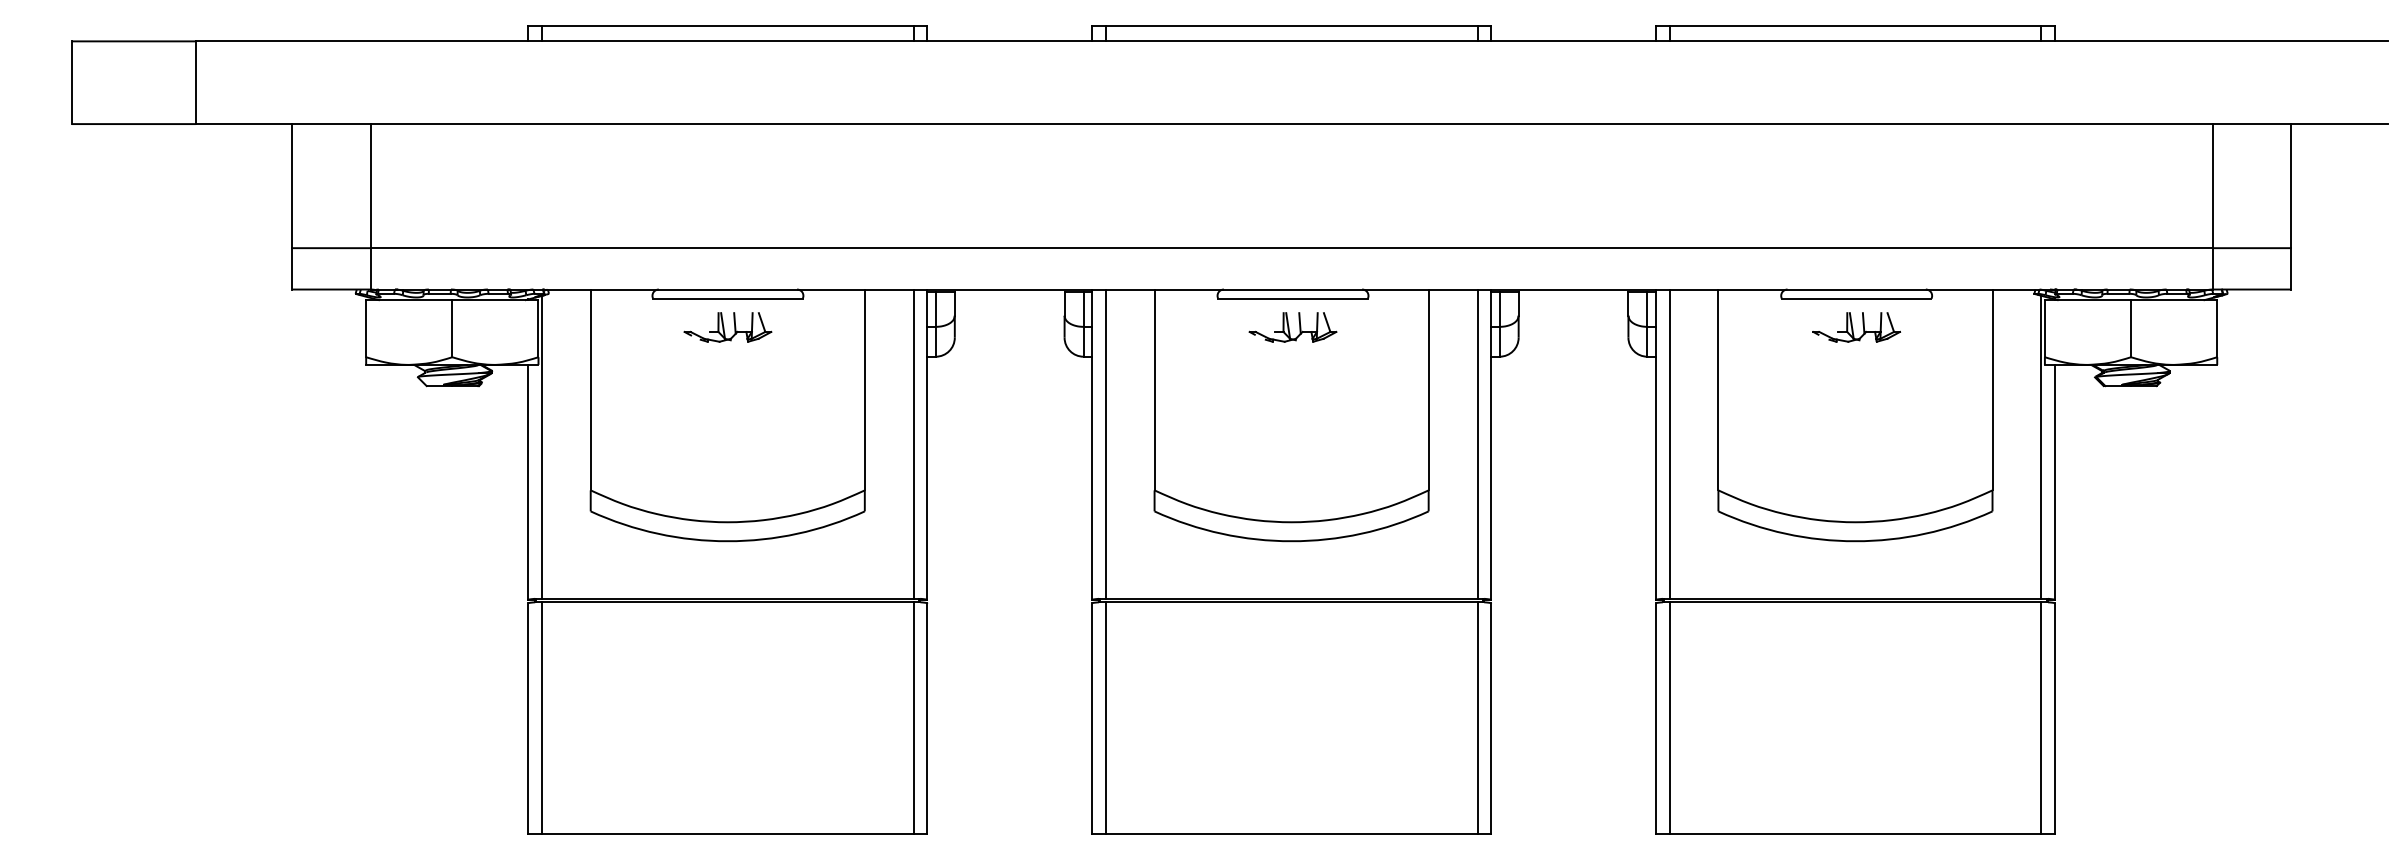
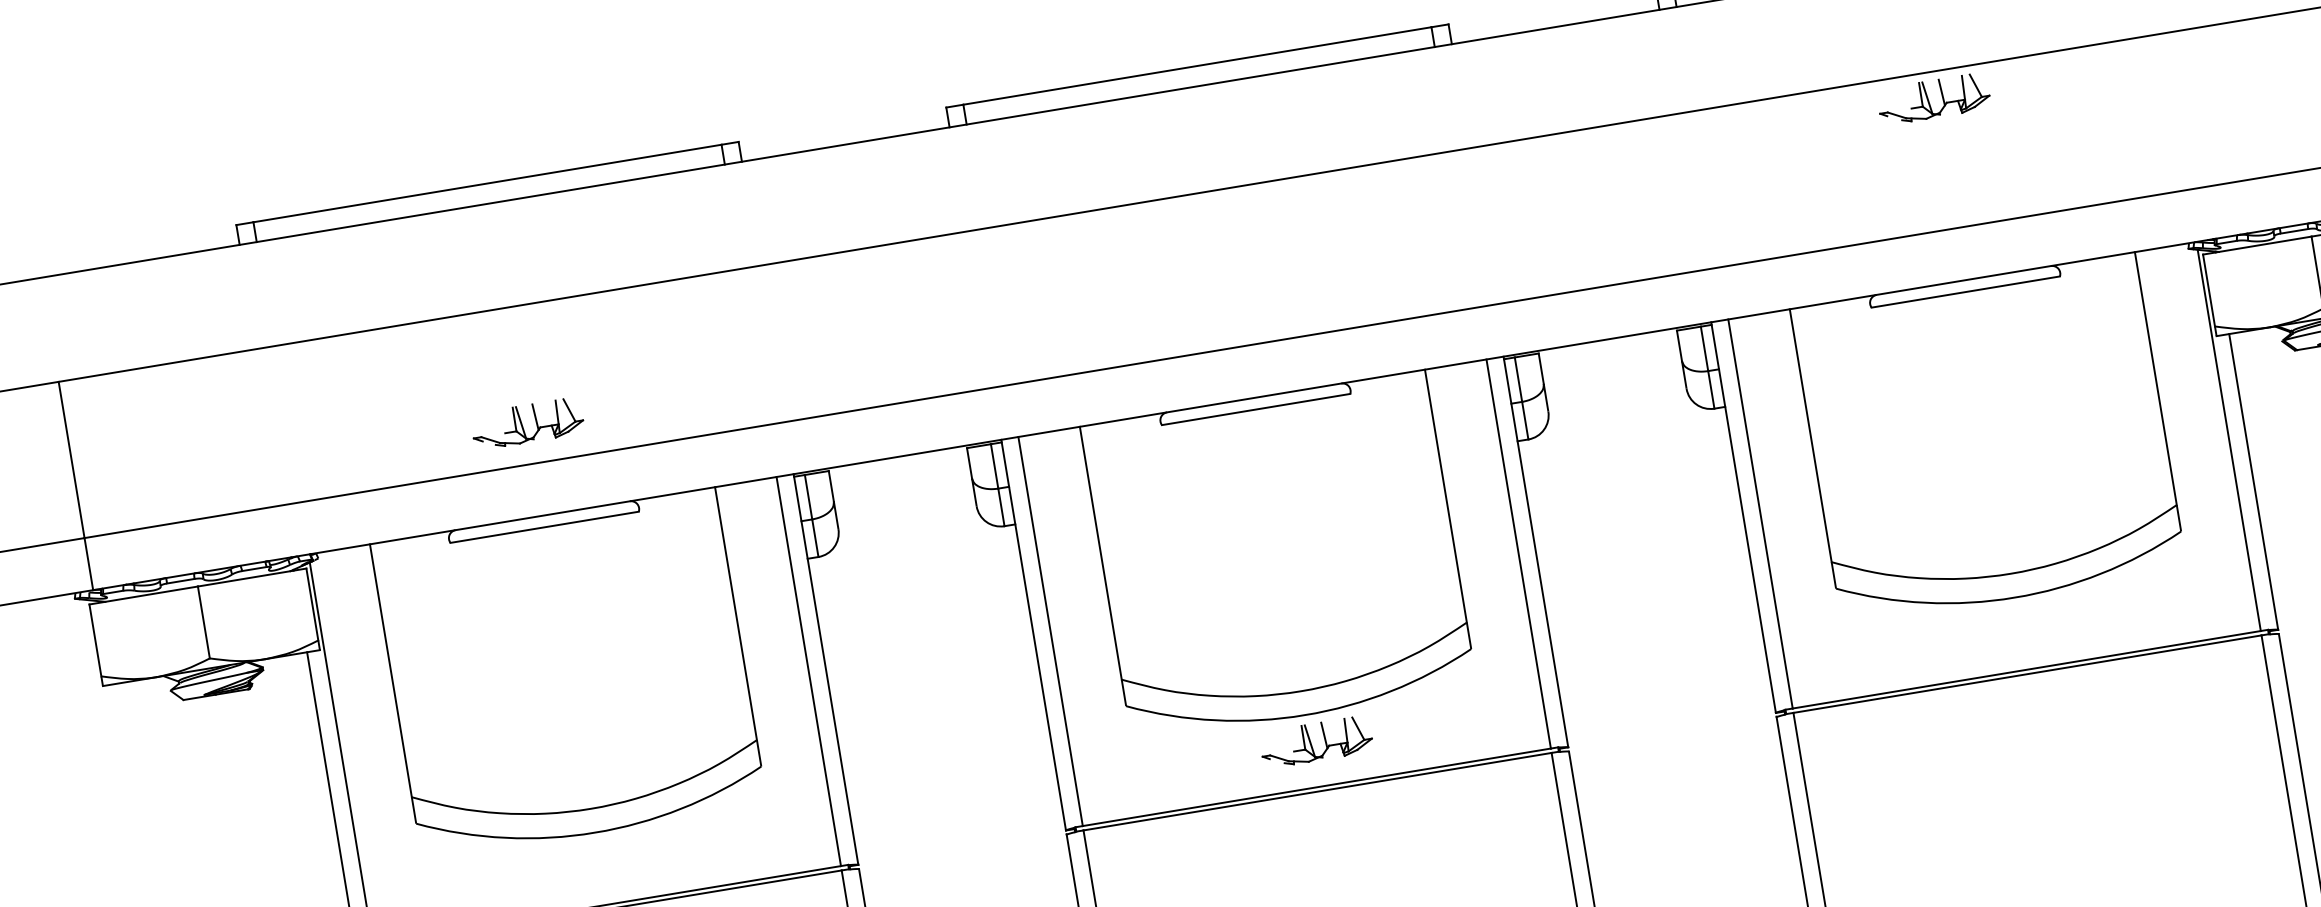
part: (727, 327) -> (526, 423), moved
part: (1292, 327) -> (1315, 742), moved
part: (1856, 327) -> (1933, 99), moved

